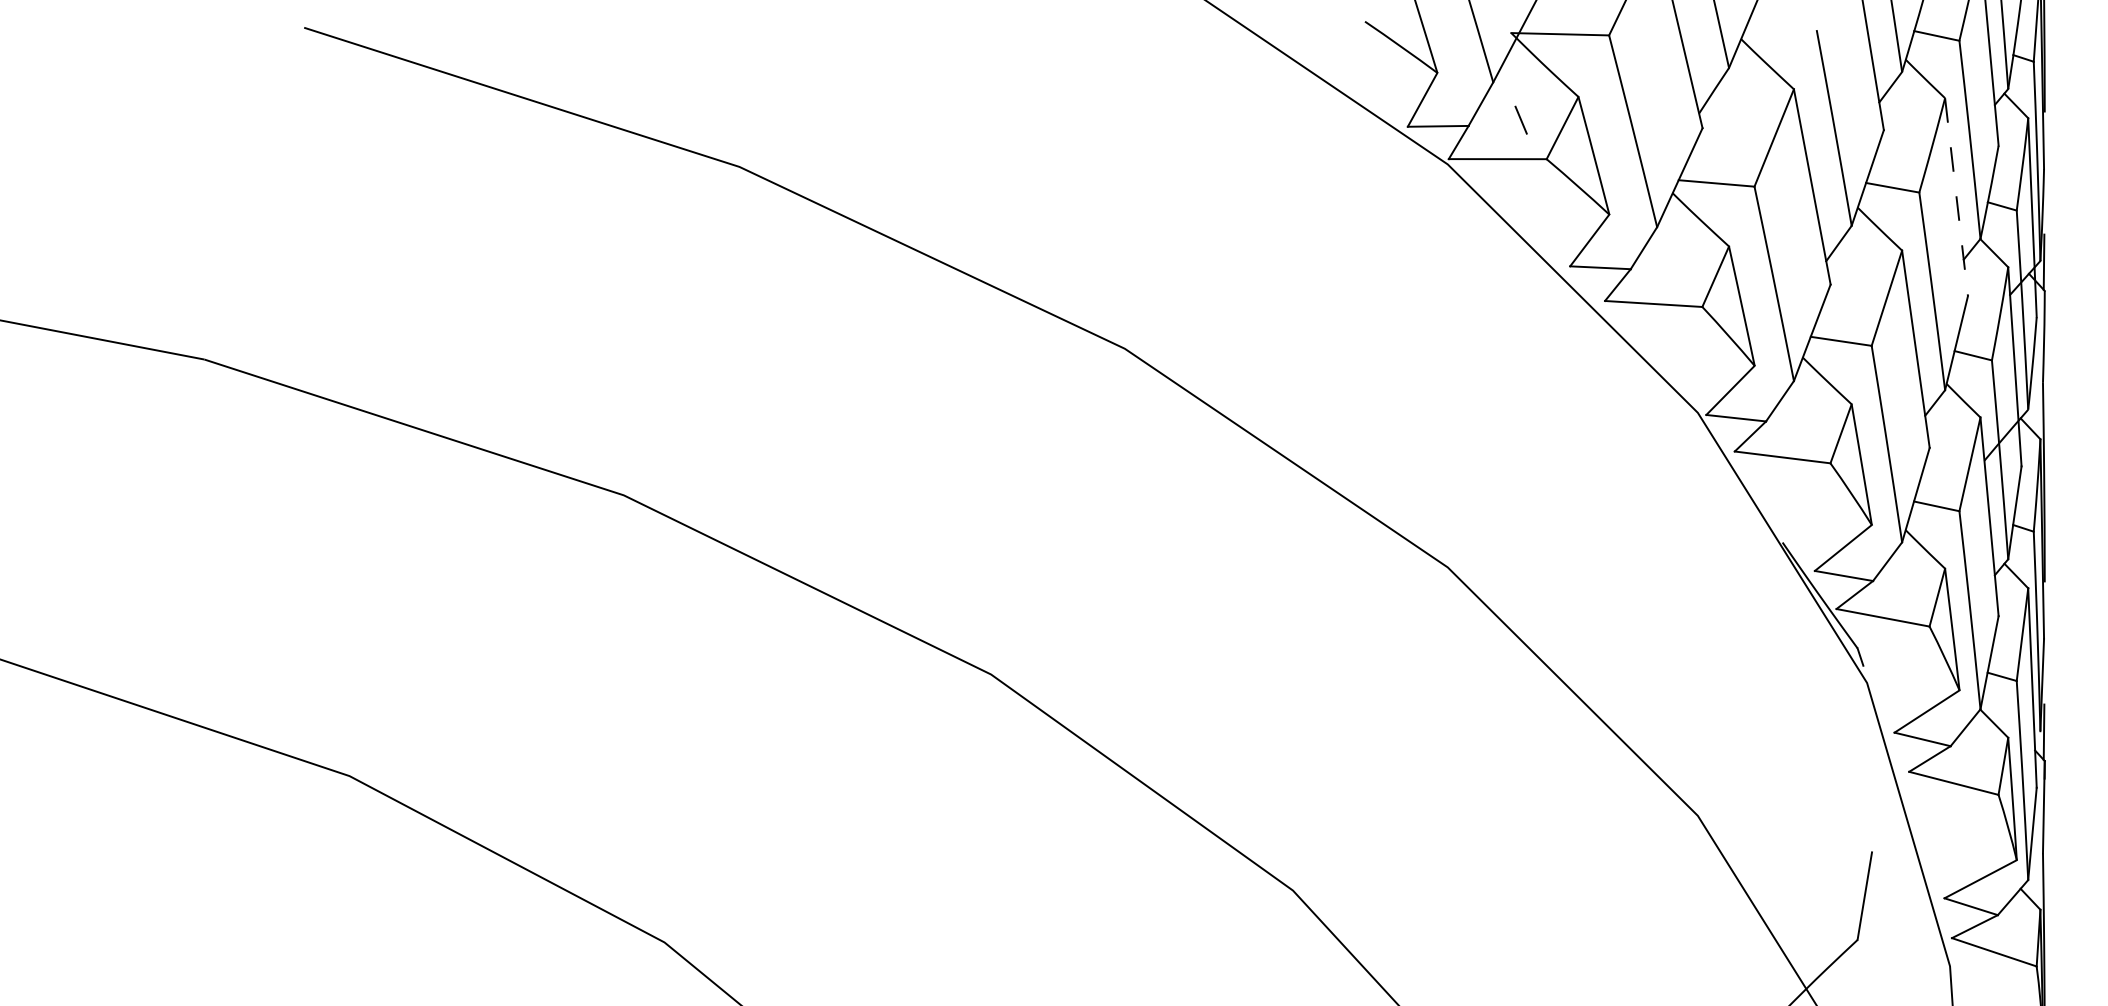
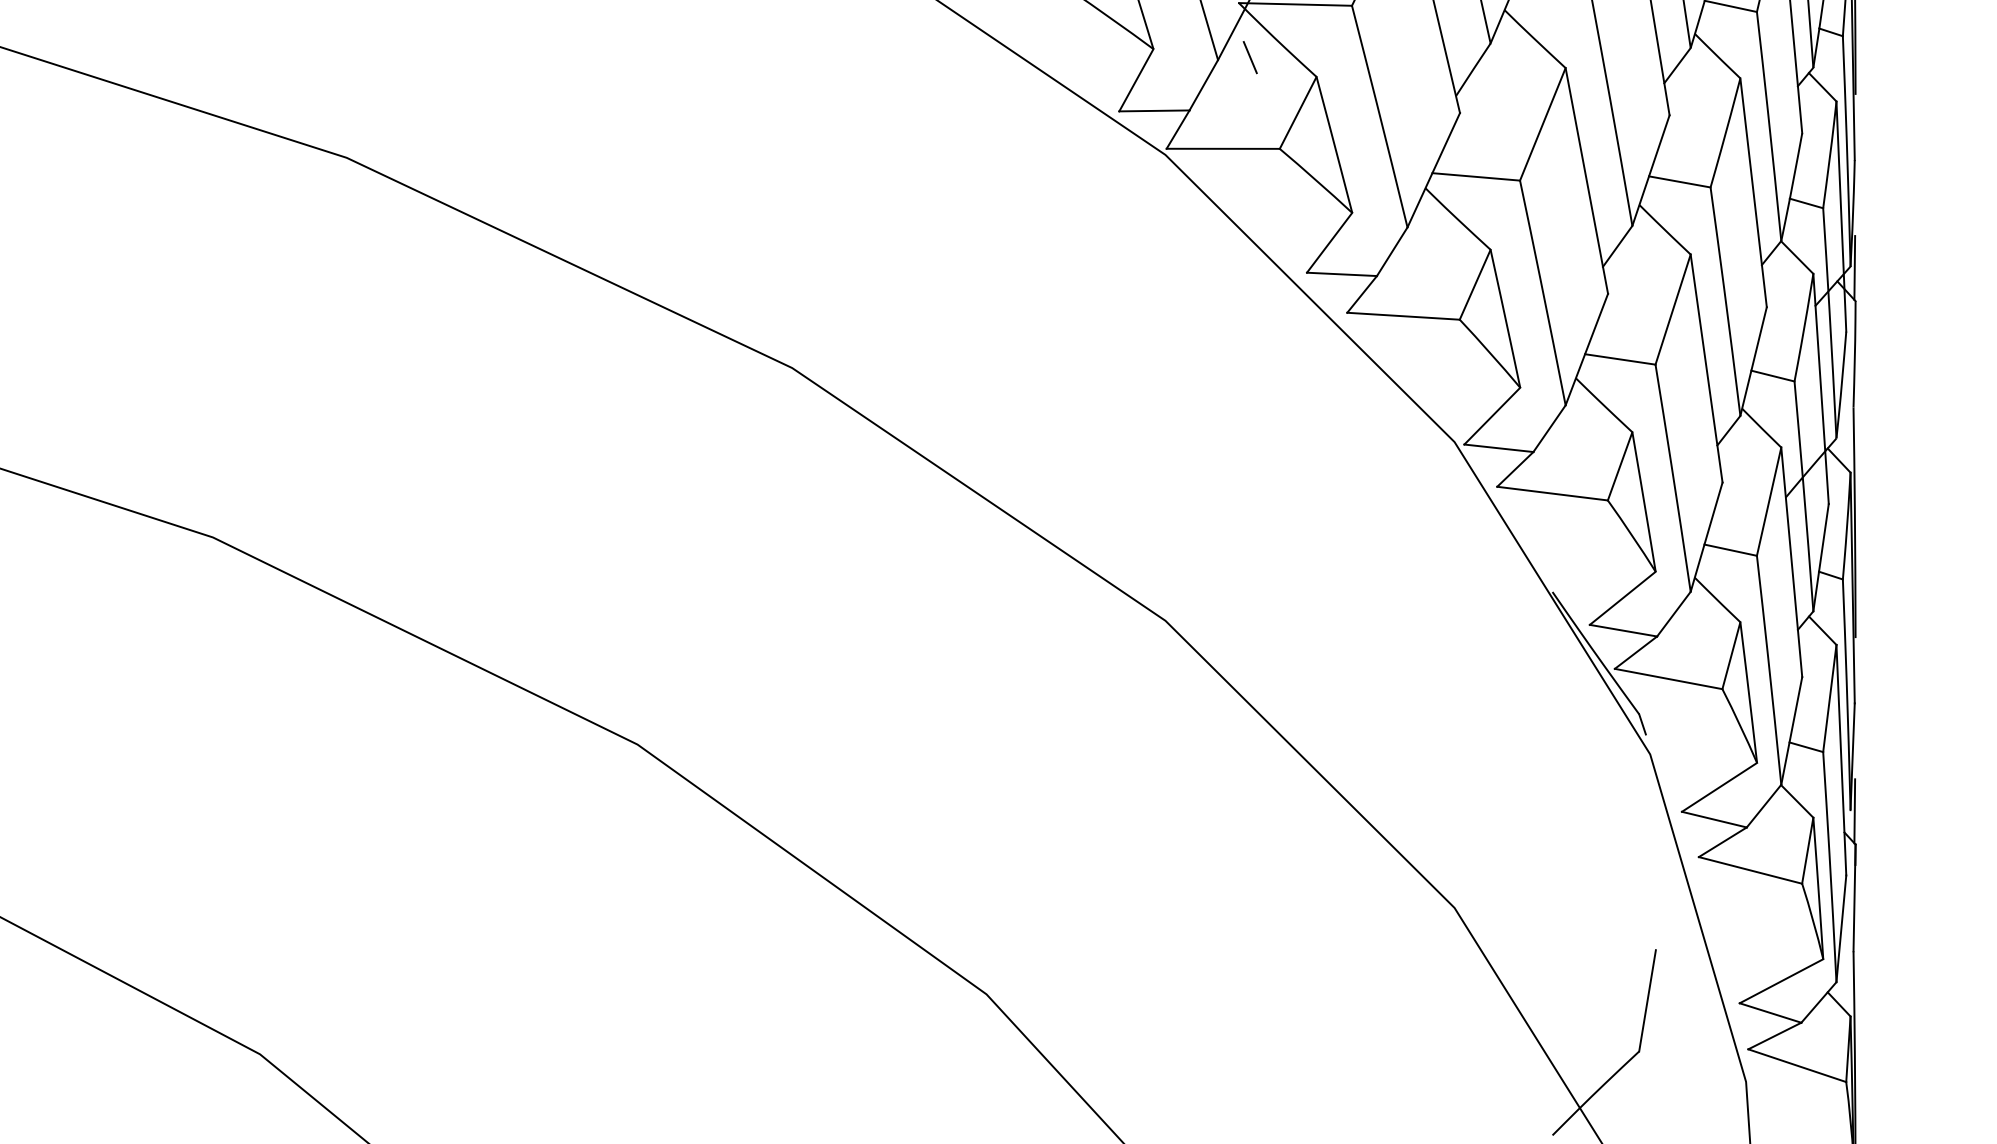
line: (1520, 119) -> (1249, 56), moved
line: (1956, 197) -> (1753, 193), dashed -> solid

